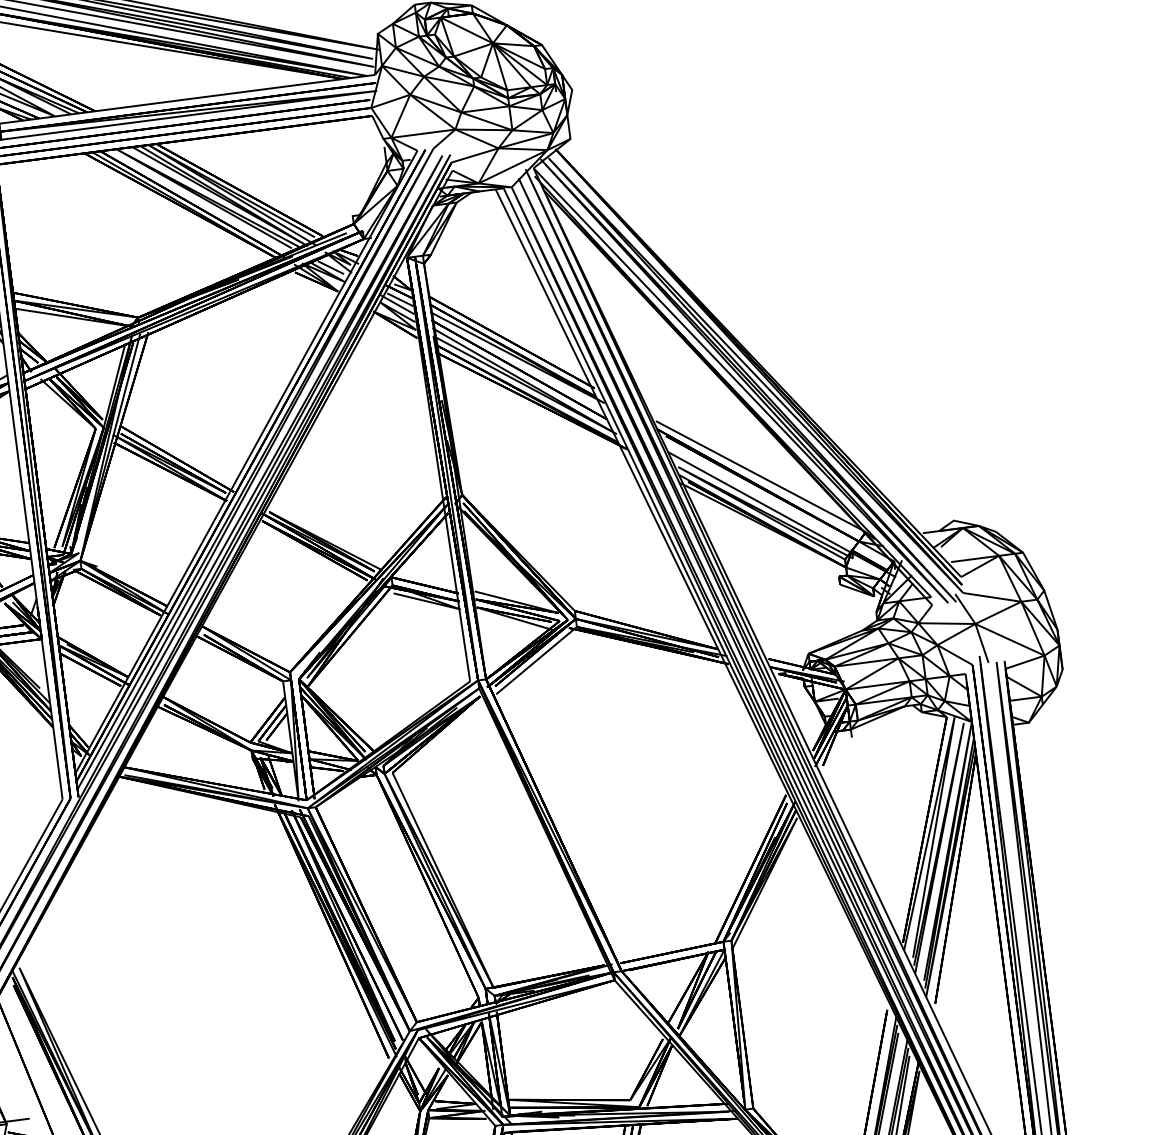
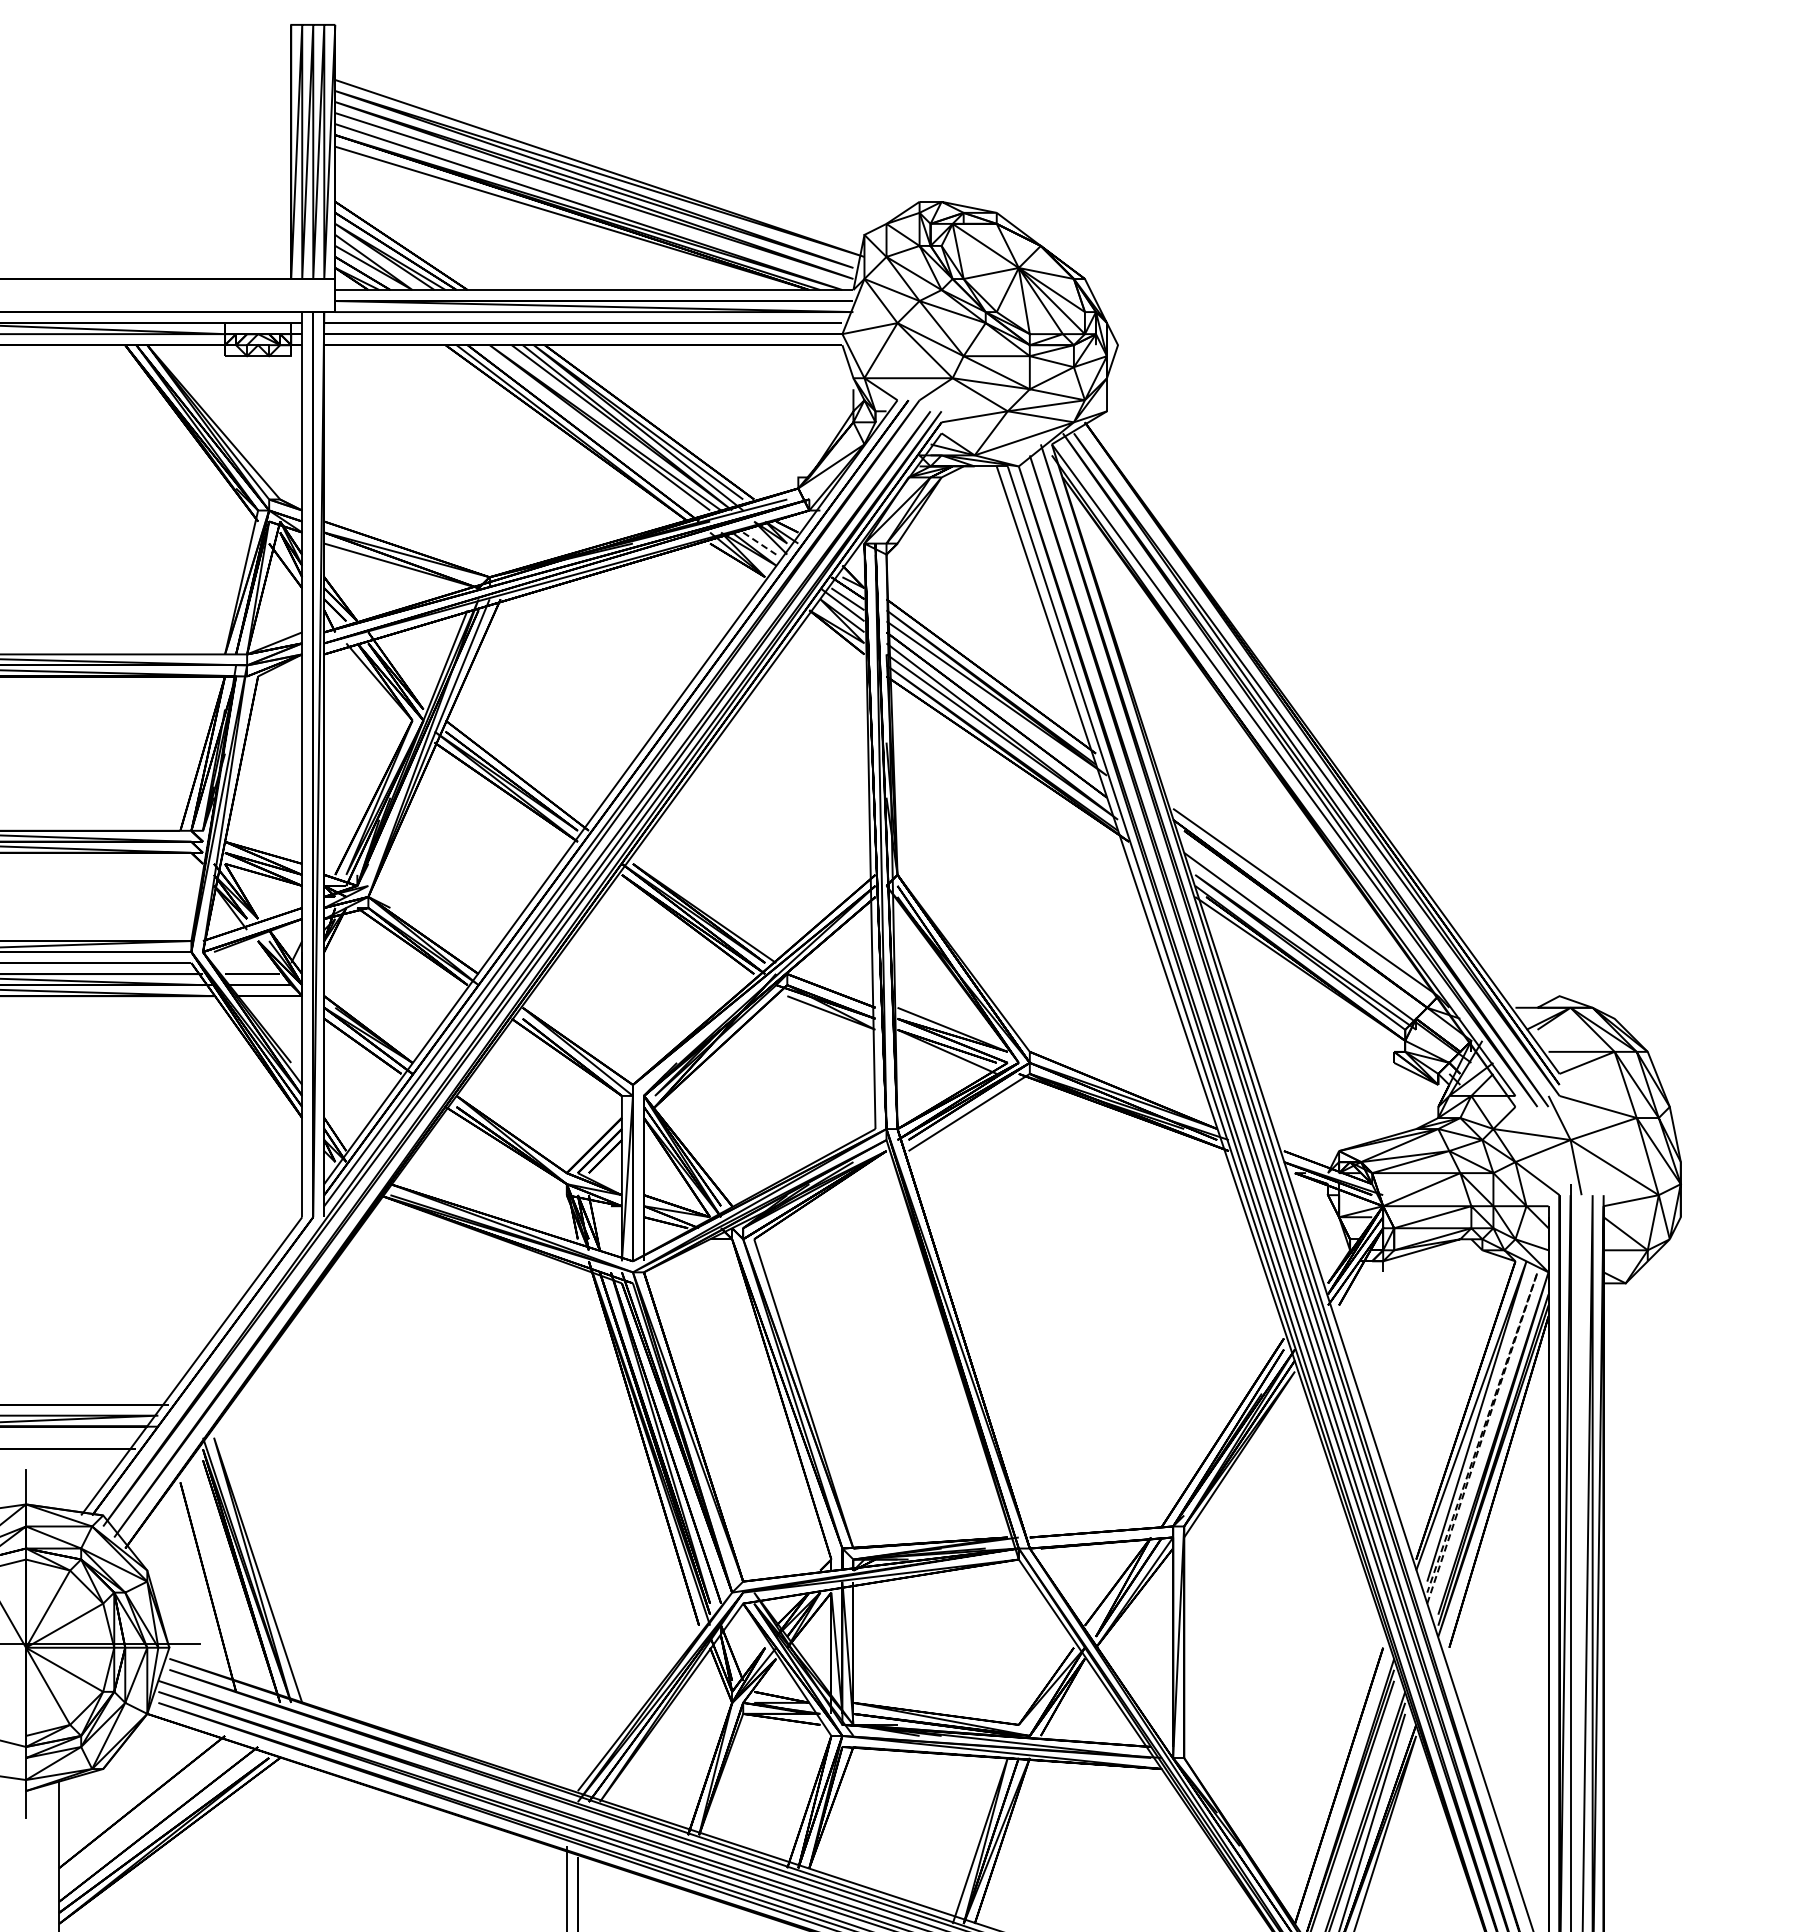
line: (330, 267) -> (759, 543), solid -> dashed
line: (962, 726) -> (1535, 1277), solid -> dashed

